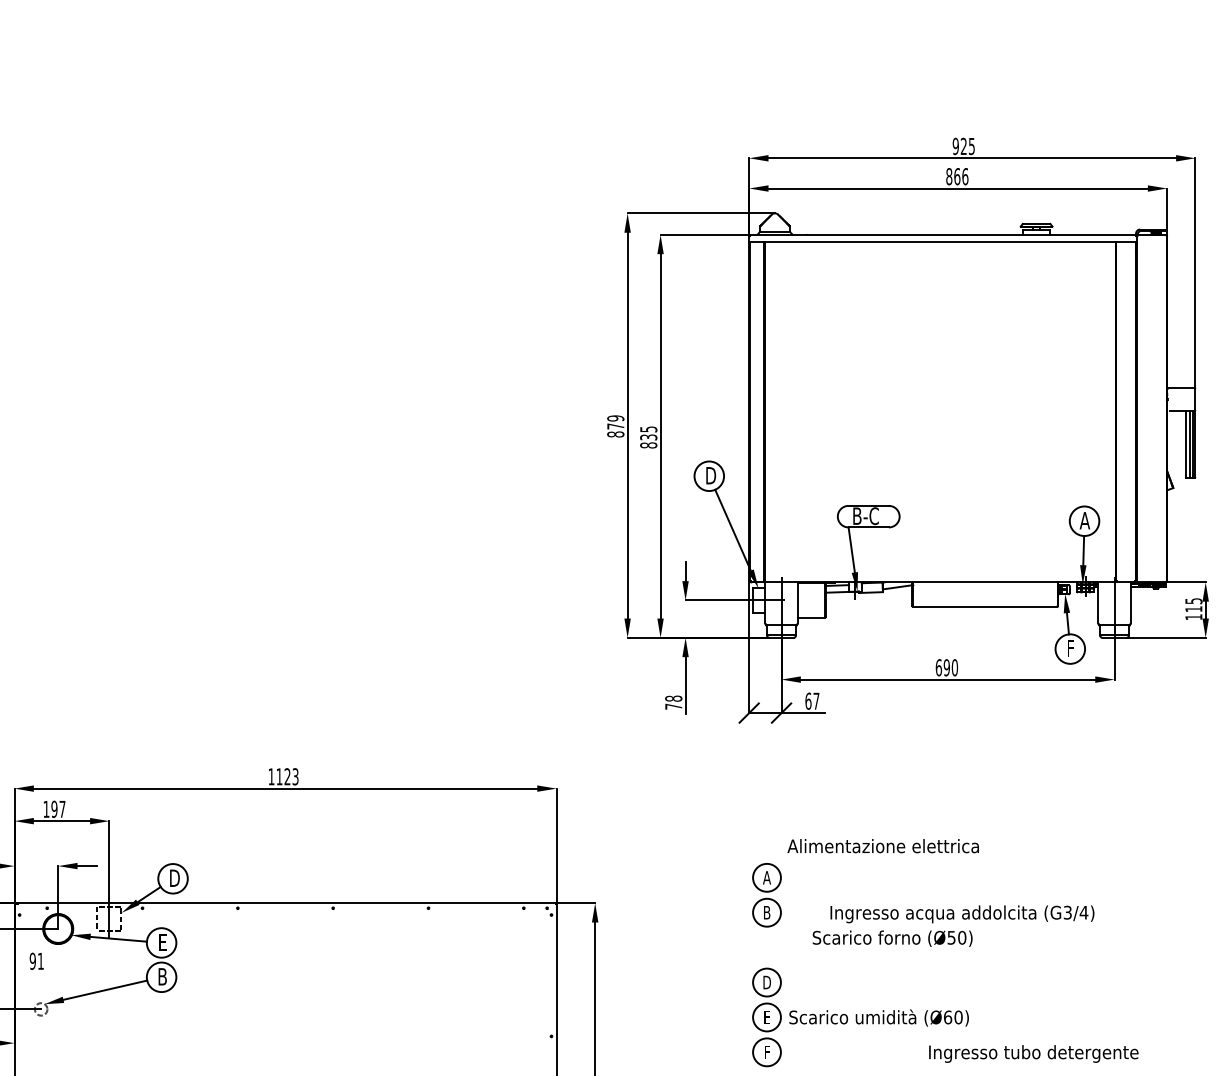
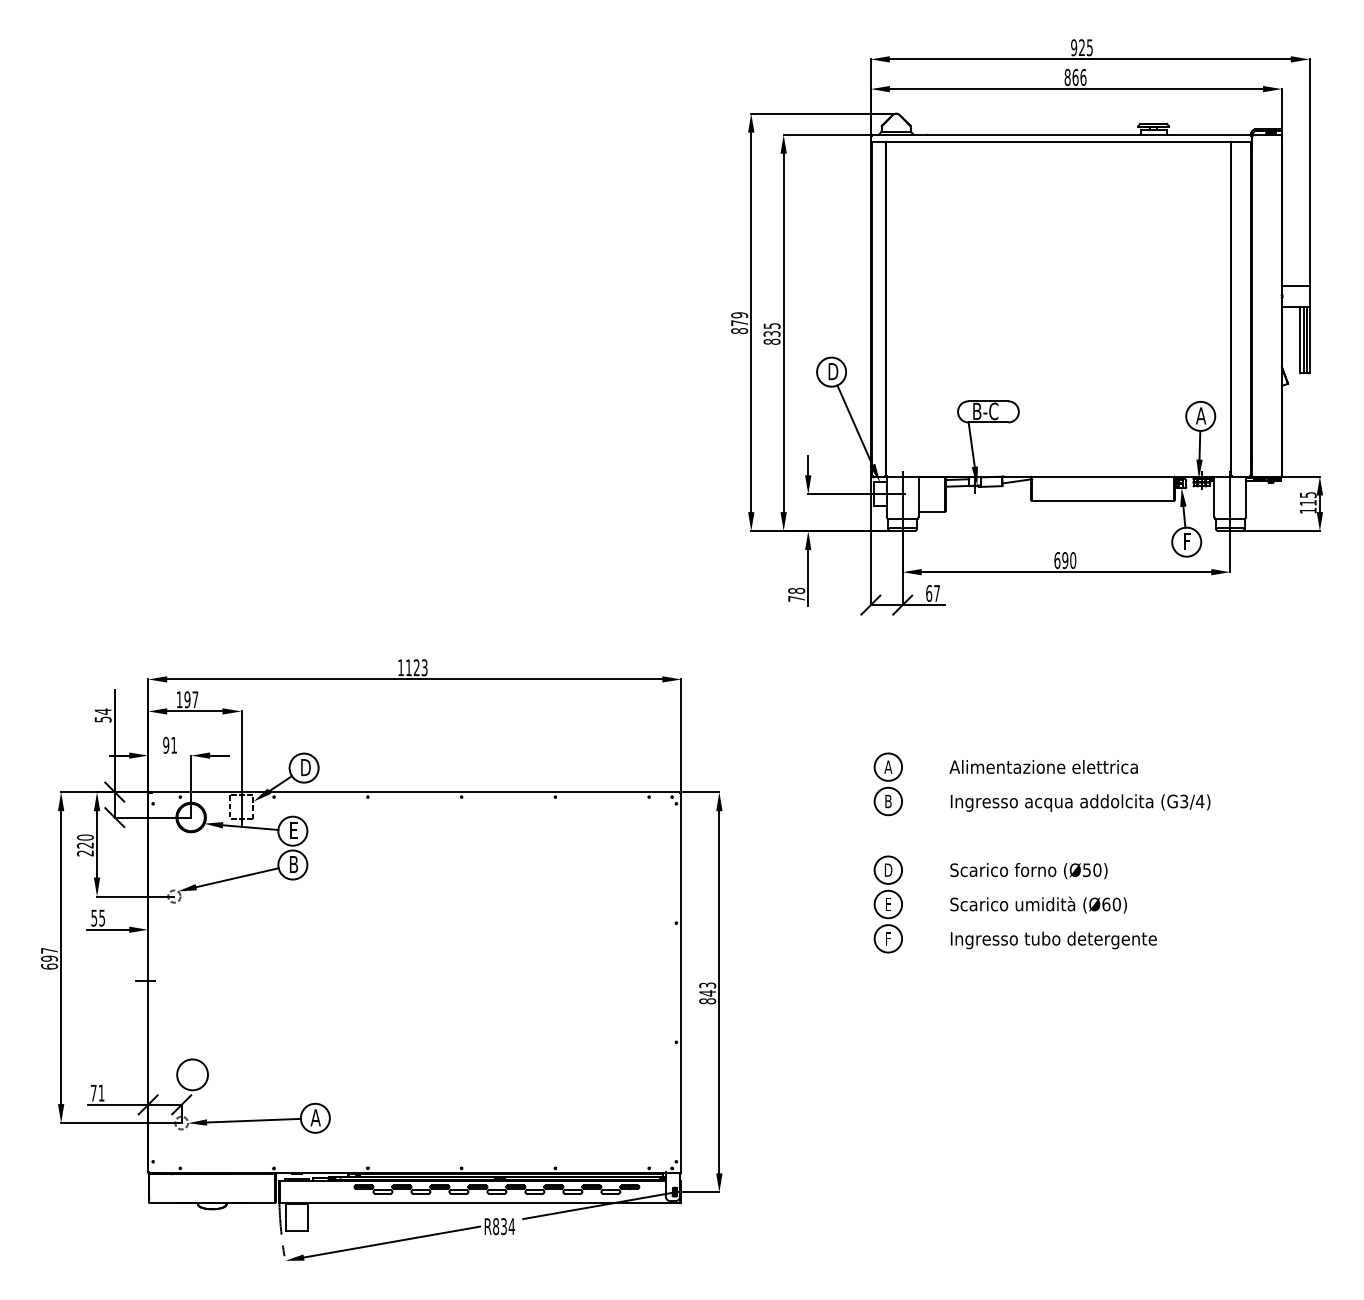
text: (883, 845) -> (1043, 766), moved
text: (892, 939) -> (1028, 871), moved
text: (36, 960) -> (169, 744), moved
text: (878, 1017) -> (1038, 904), moved
text: (1033, 1054) -> (1053, 940), moved

